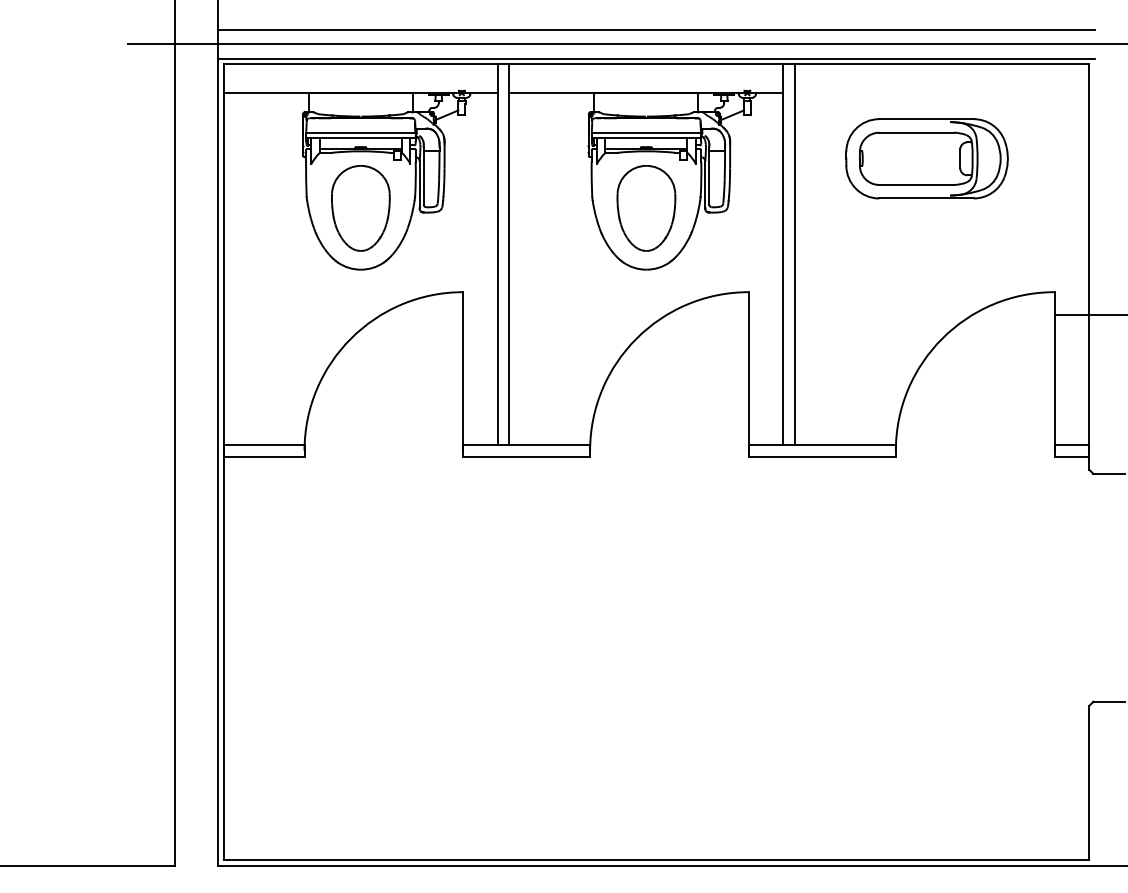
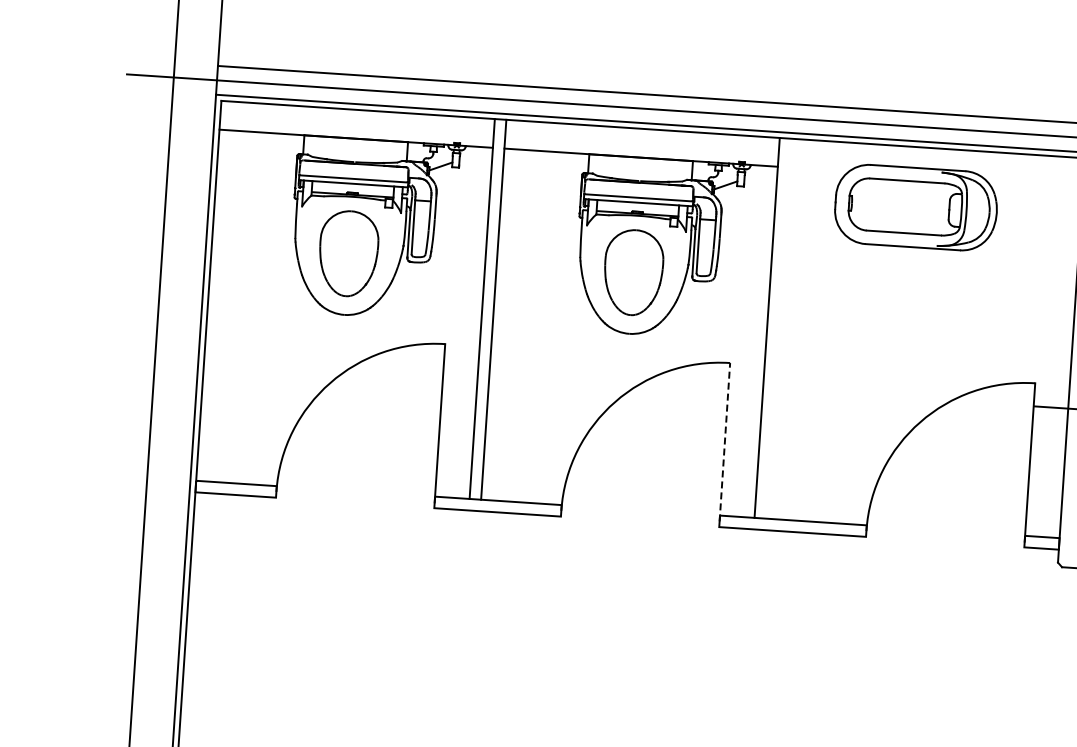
part: (926, 158) -> (915, 207), moved
line: (794, 254) -> (778, 328), removed
line: (748, 371) -> (724, 442), solid -> dashed

